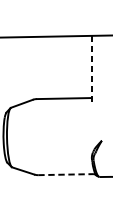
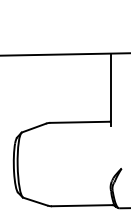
line: (92, 69) -> (111, 90), dashed -> solid
line: (66, 174) -> (82, 205), dashed -> solid

